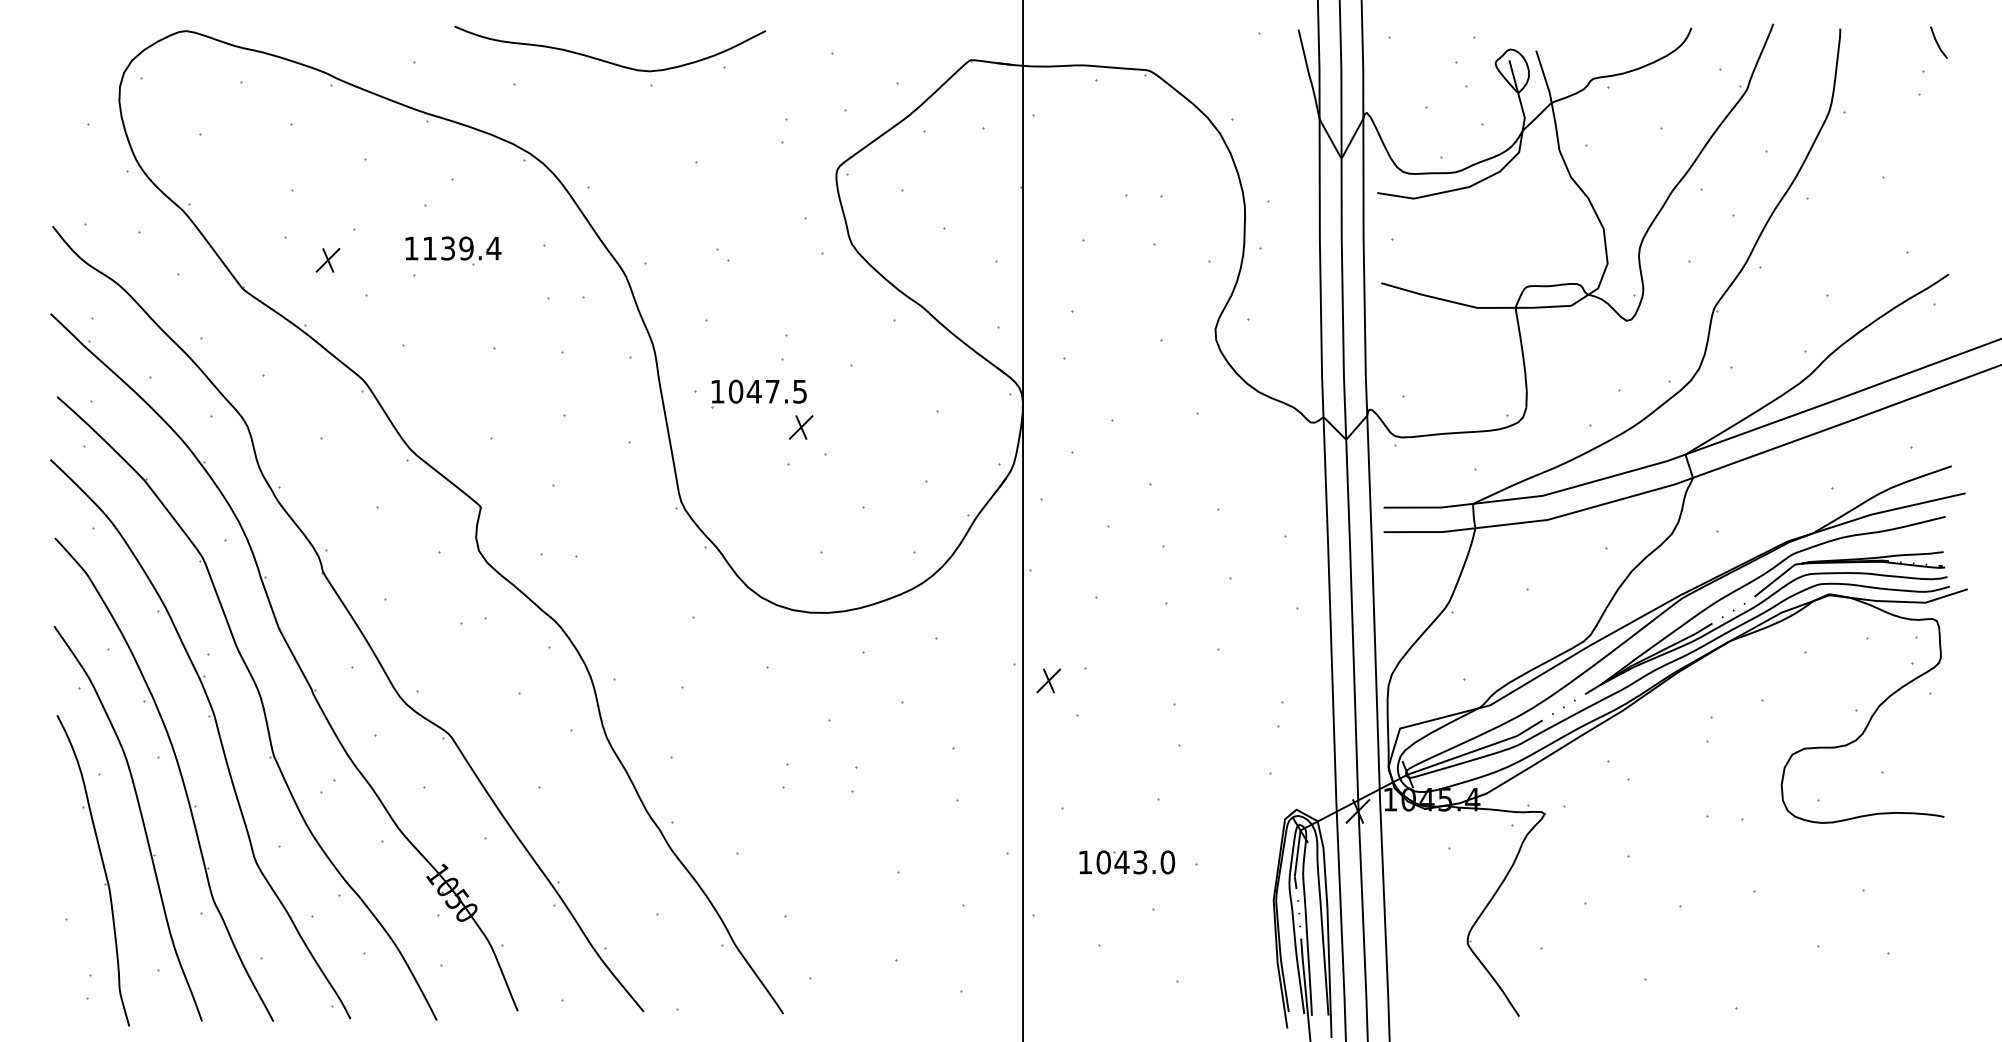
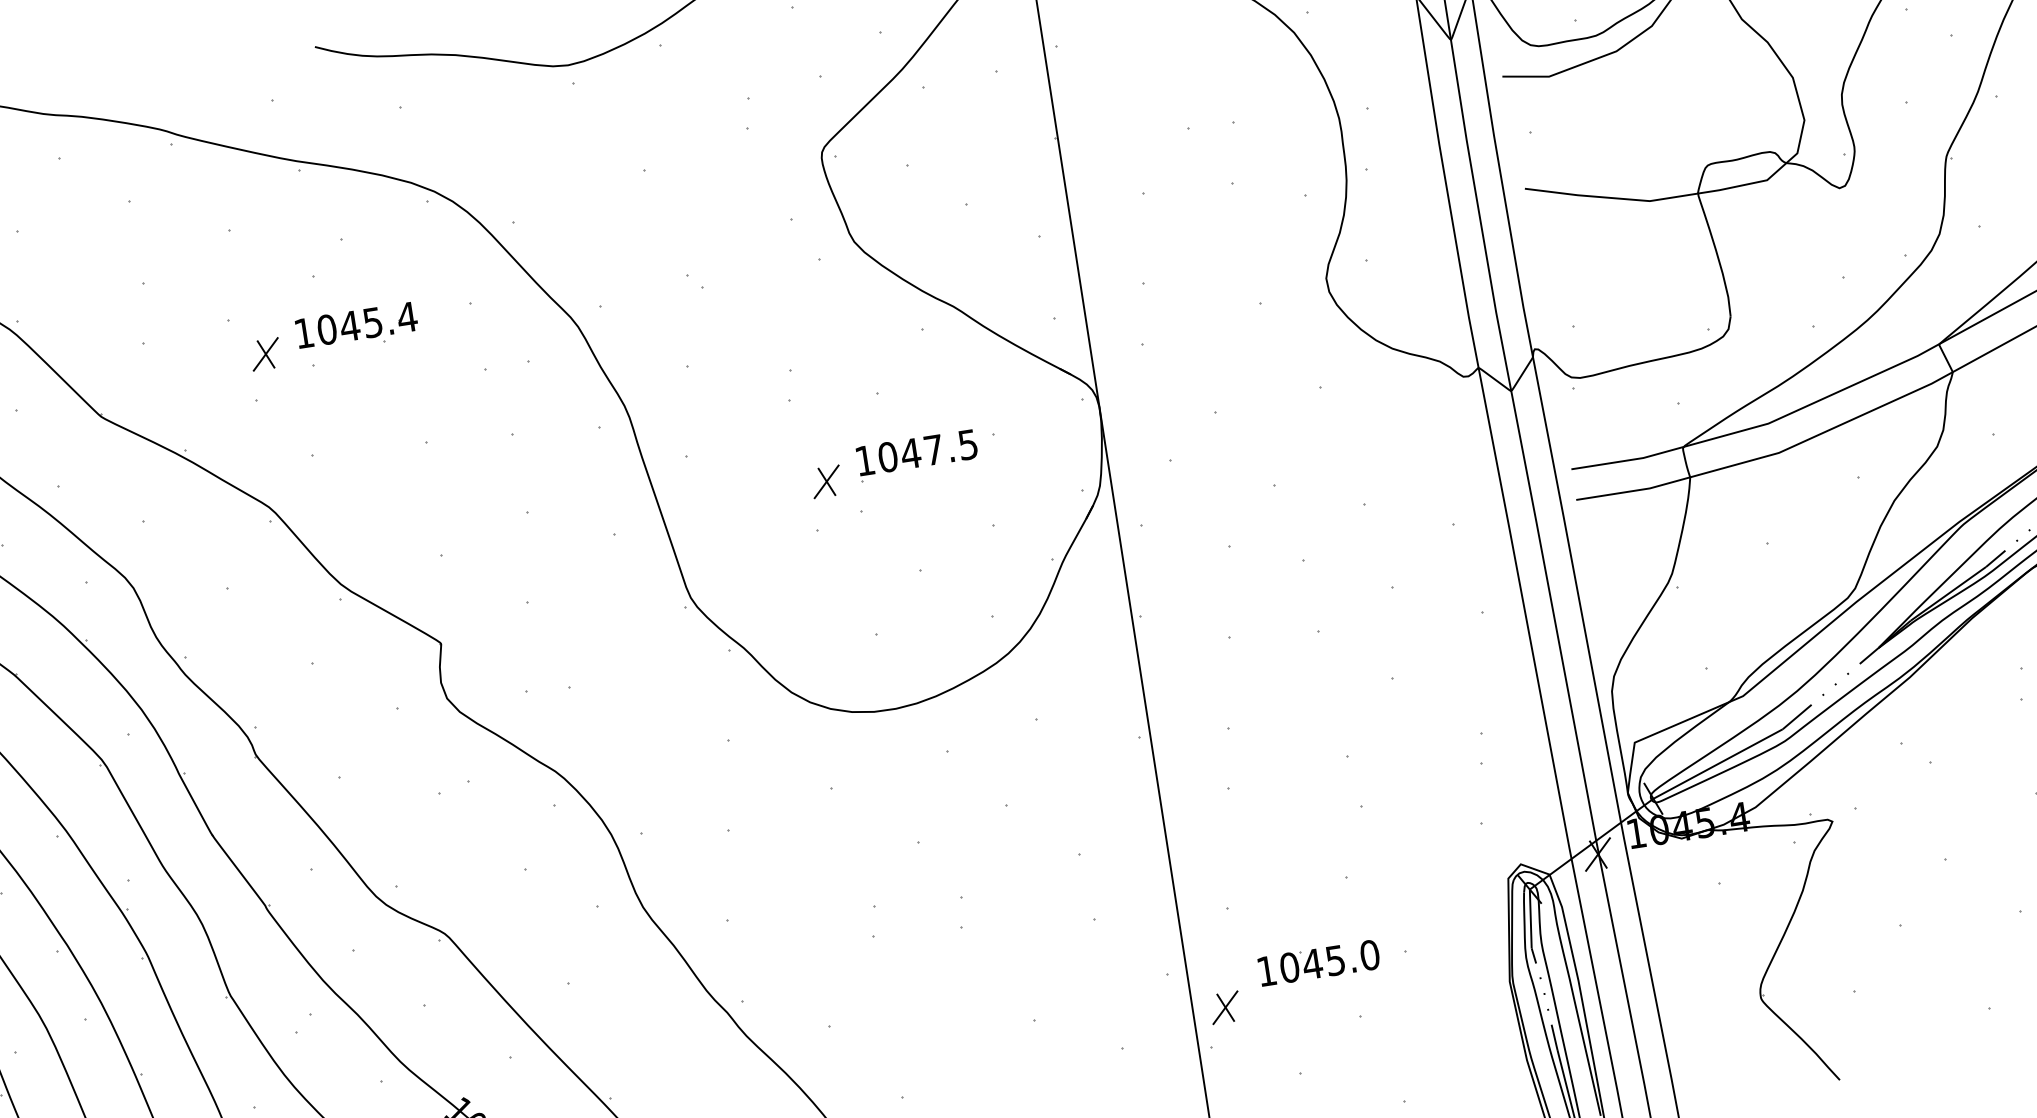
text: (447, 248) -> (349, 326), 1139.4 -> 1045.4
part: (327, 260) -> (265, 354), moved
part: (758, 393) -> (916, 455), moved
part: (1048, 680) -> (1225, 1007), moved
text: (1140, 861) -> (1335, 959), 1043.0 -> 1045.0

